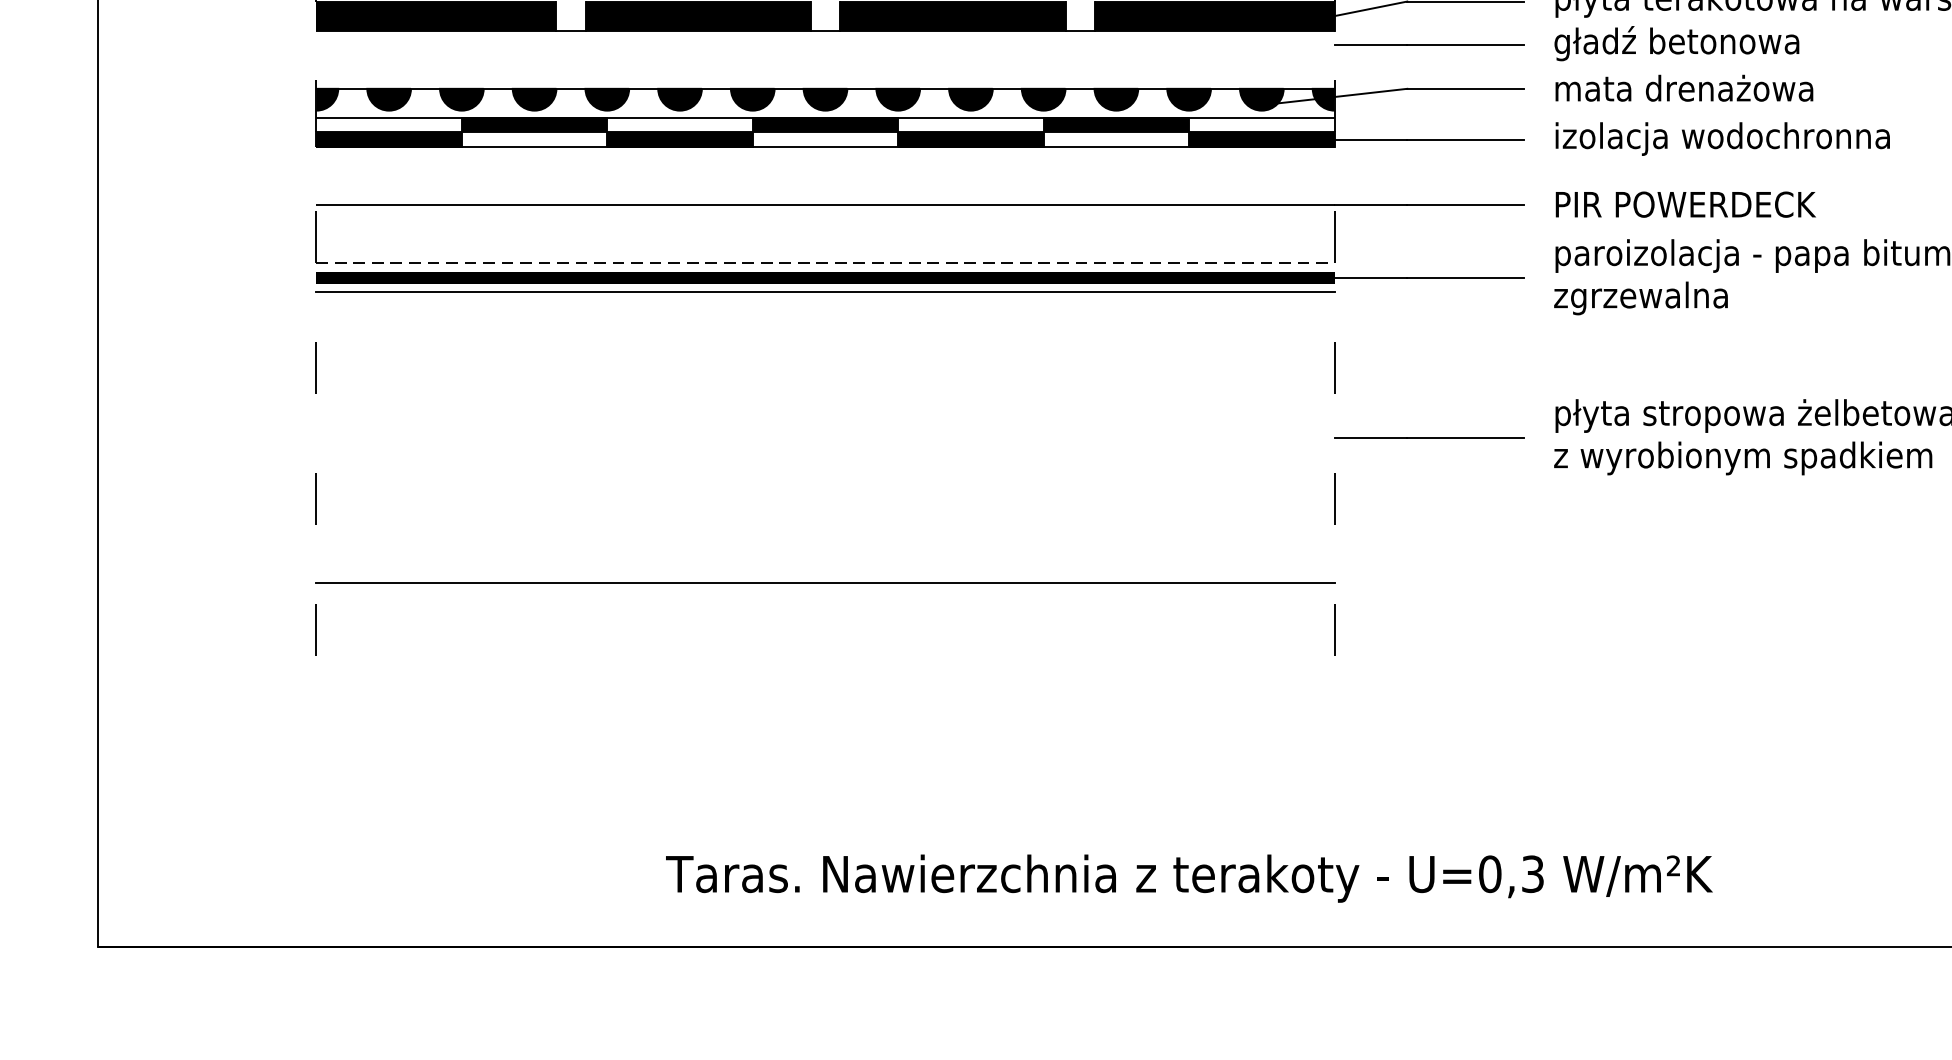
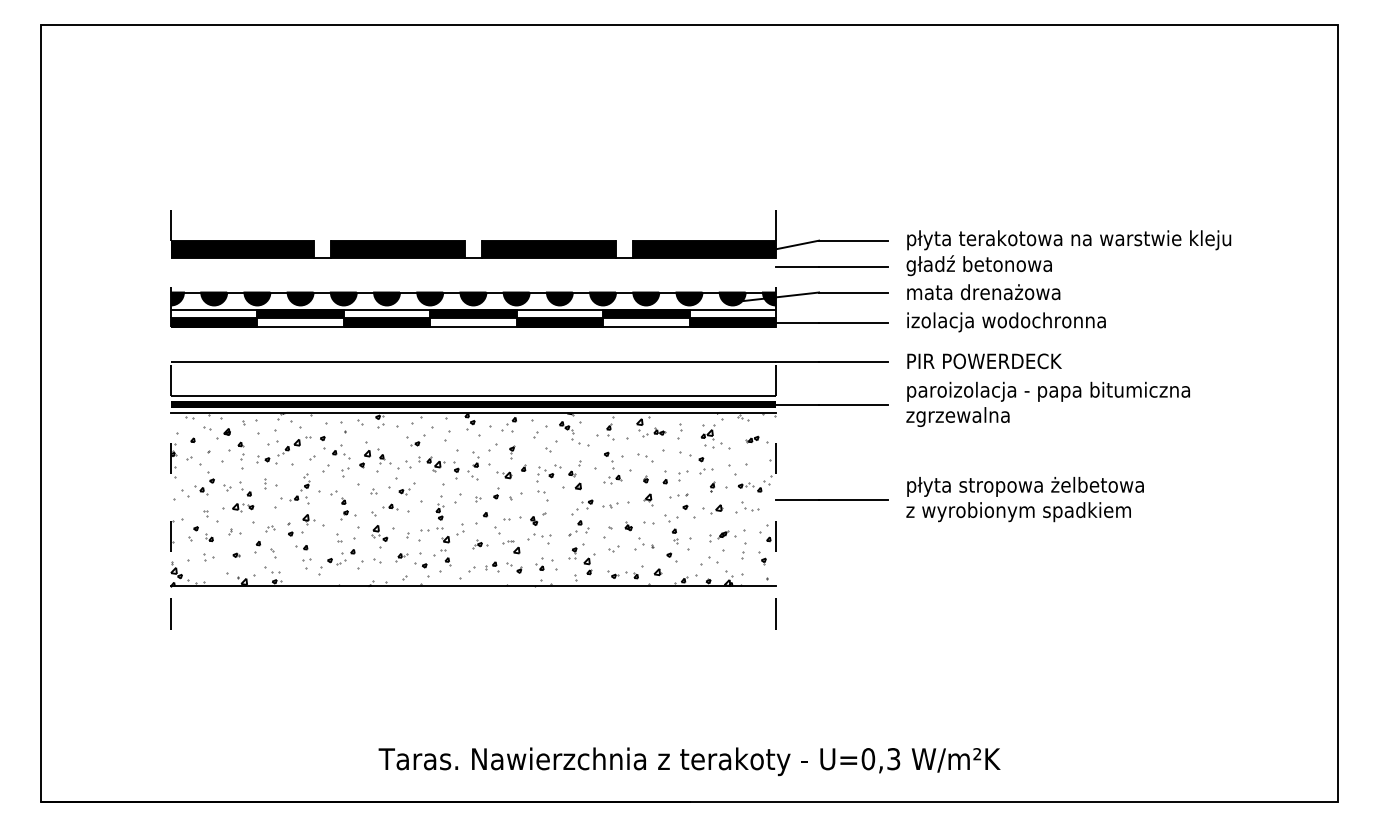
line: (825, 263) -> (473, 396), dashed -> solid
hatch: (823, 437) -> (472, 499), added

